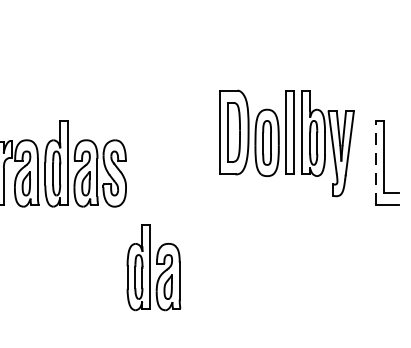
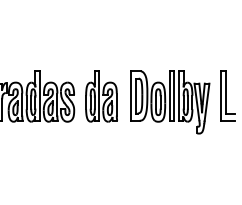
part: (287, 143) -> (170, 102), moved
line: (376, 163) -> (221, 96), dashed -> solid
part: (153, 267) -> (101, 96), moved

